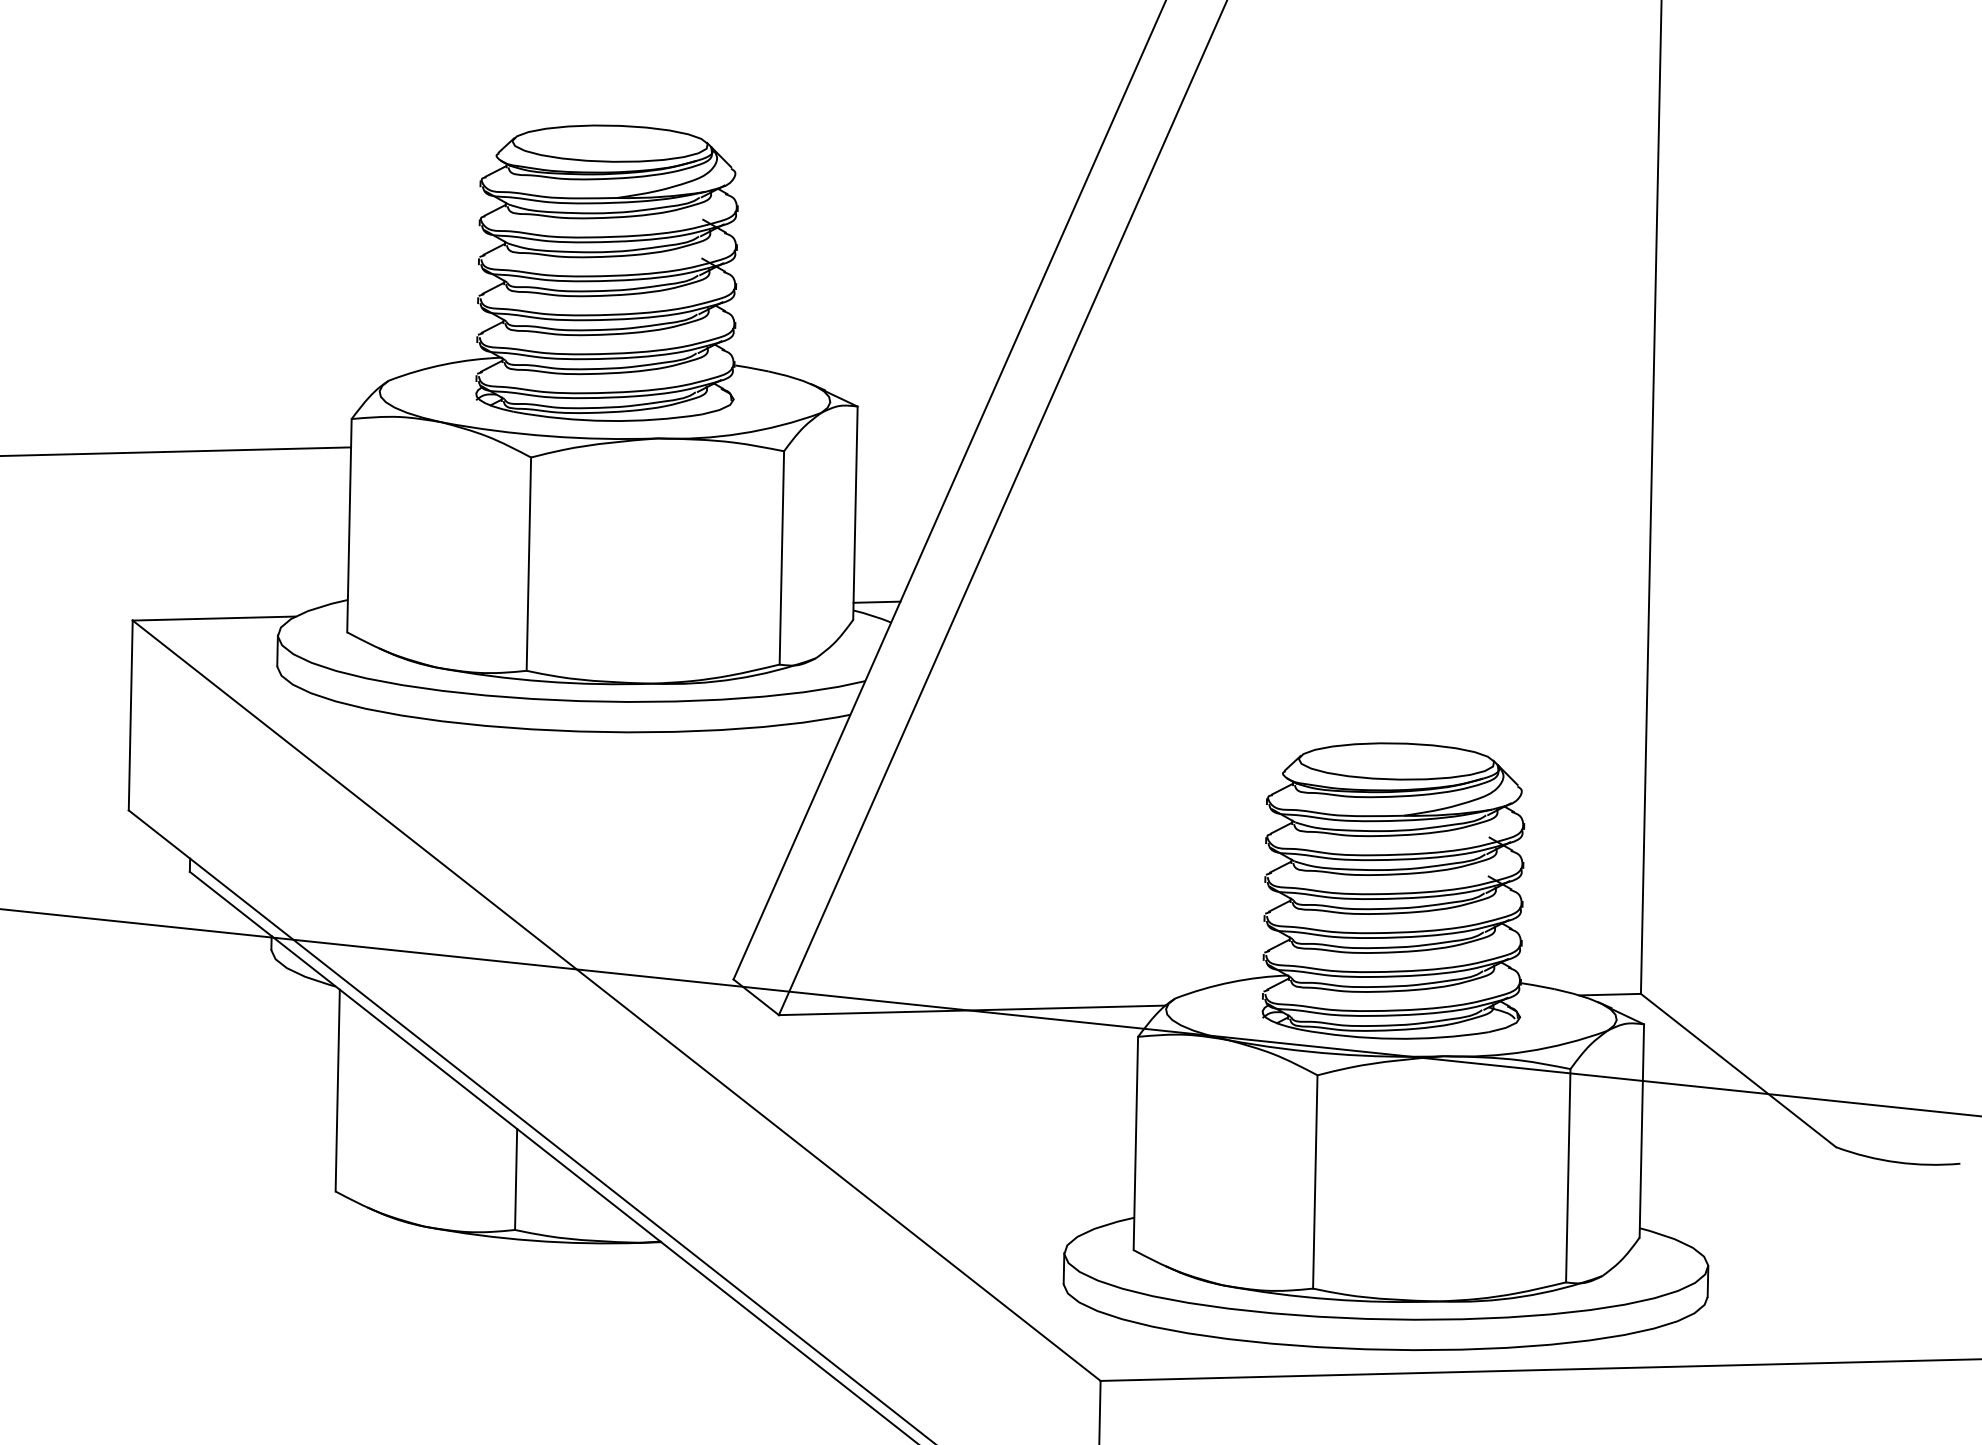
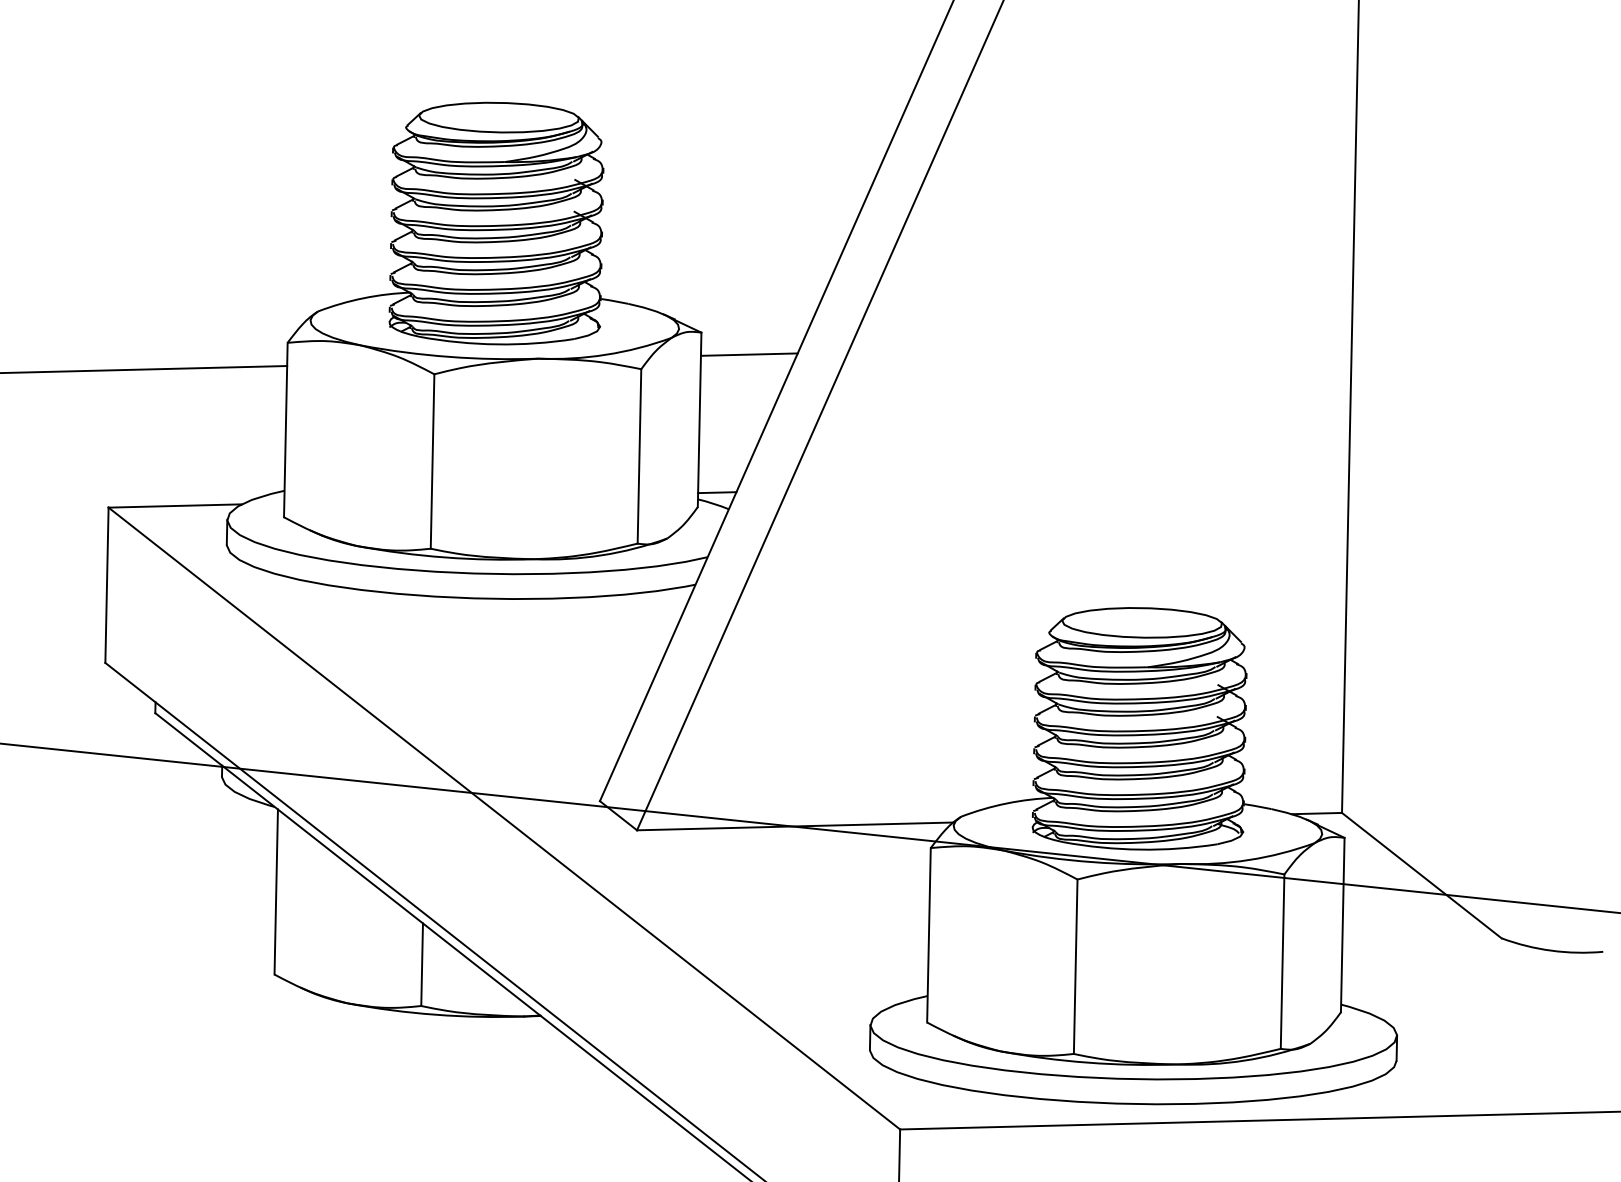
line: (916, 433) -> (749, 354), added

